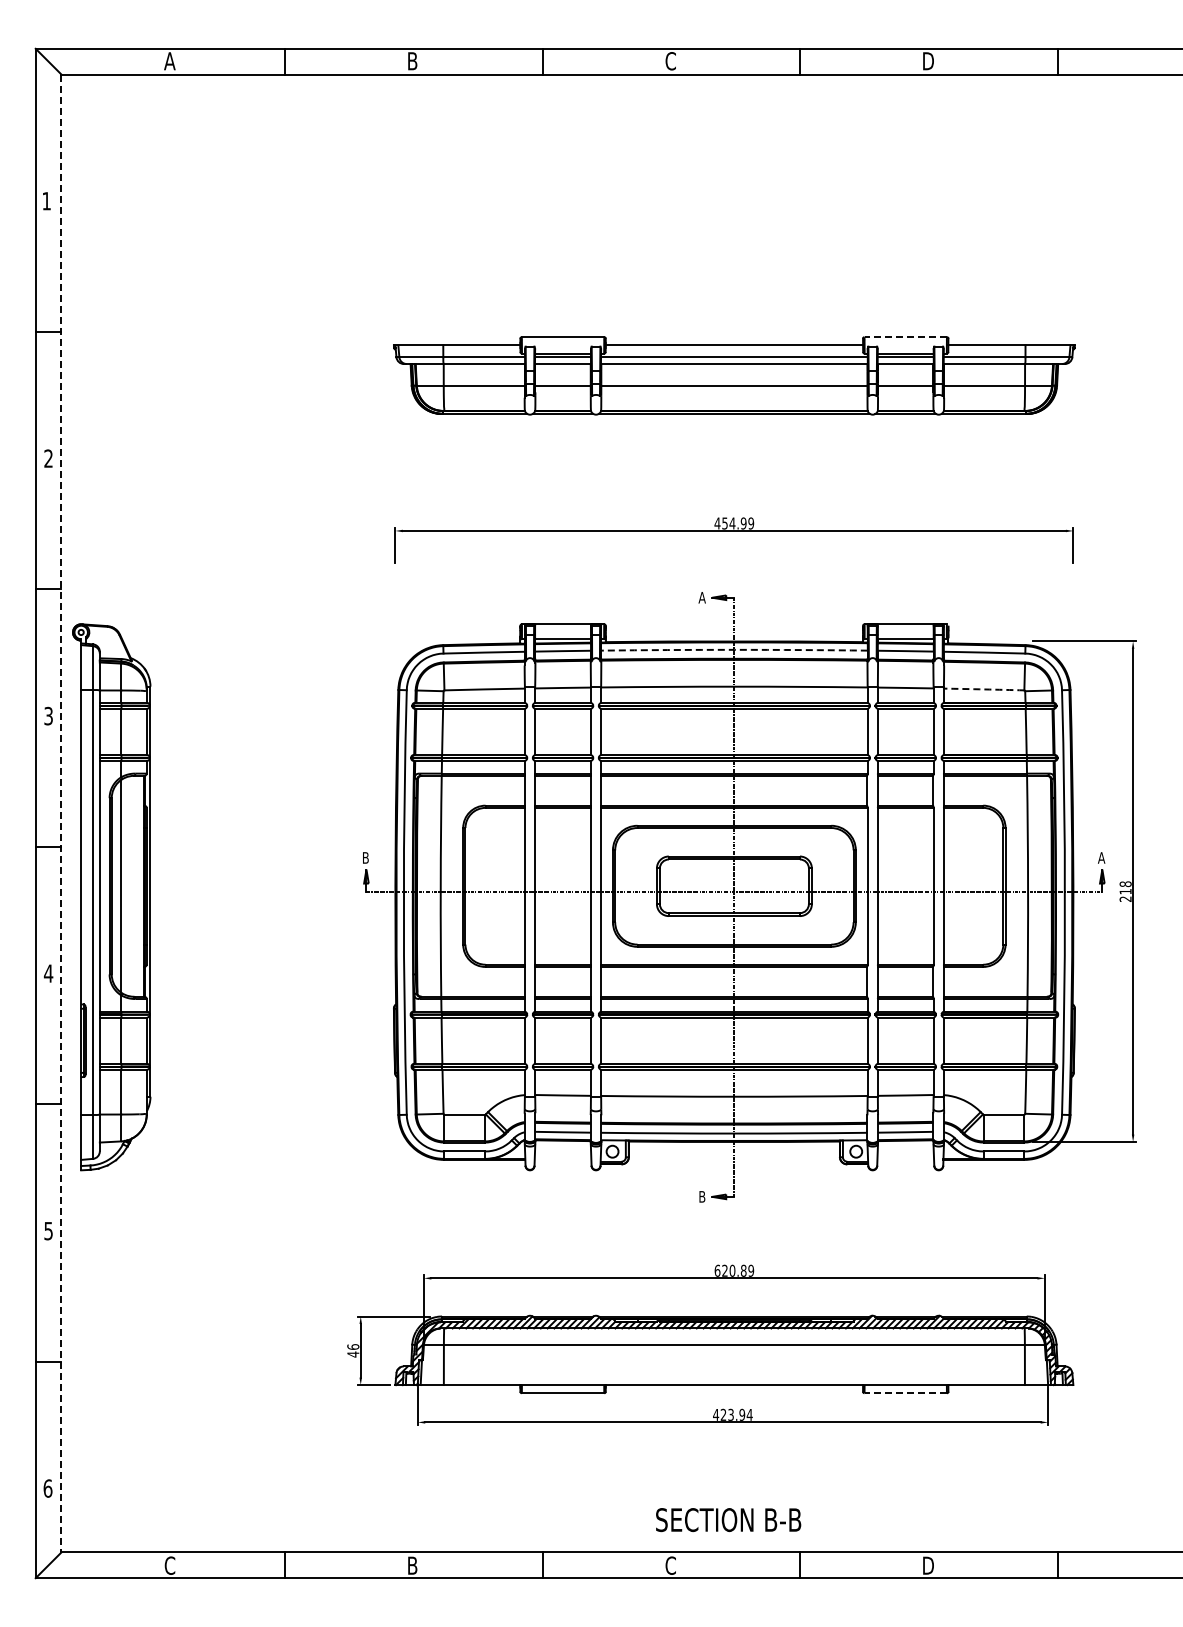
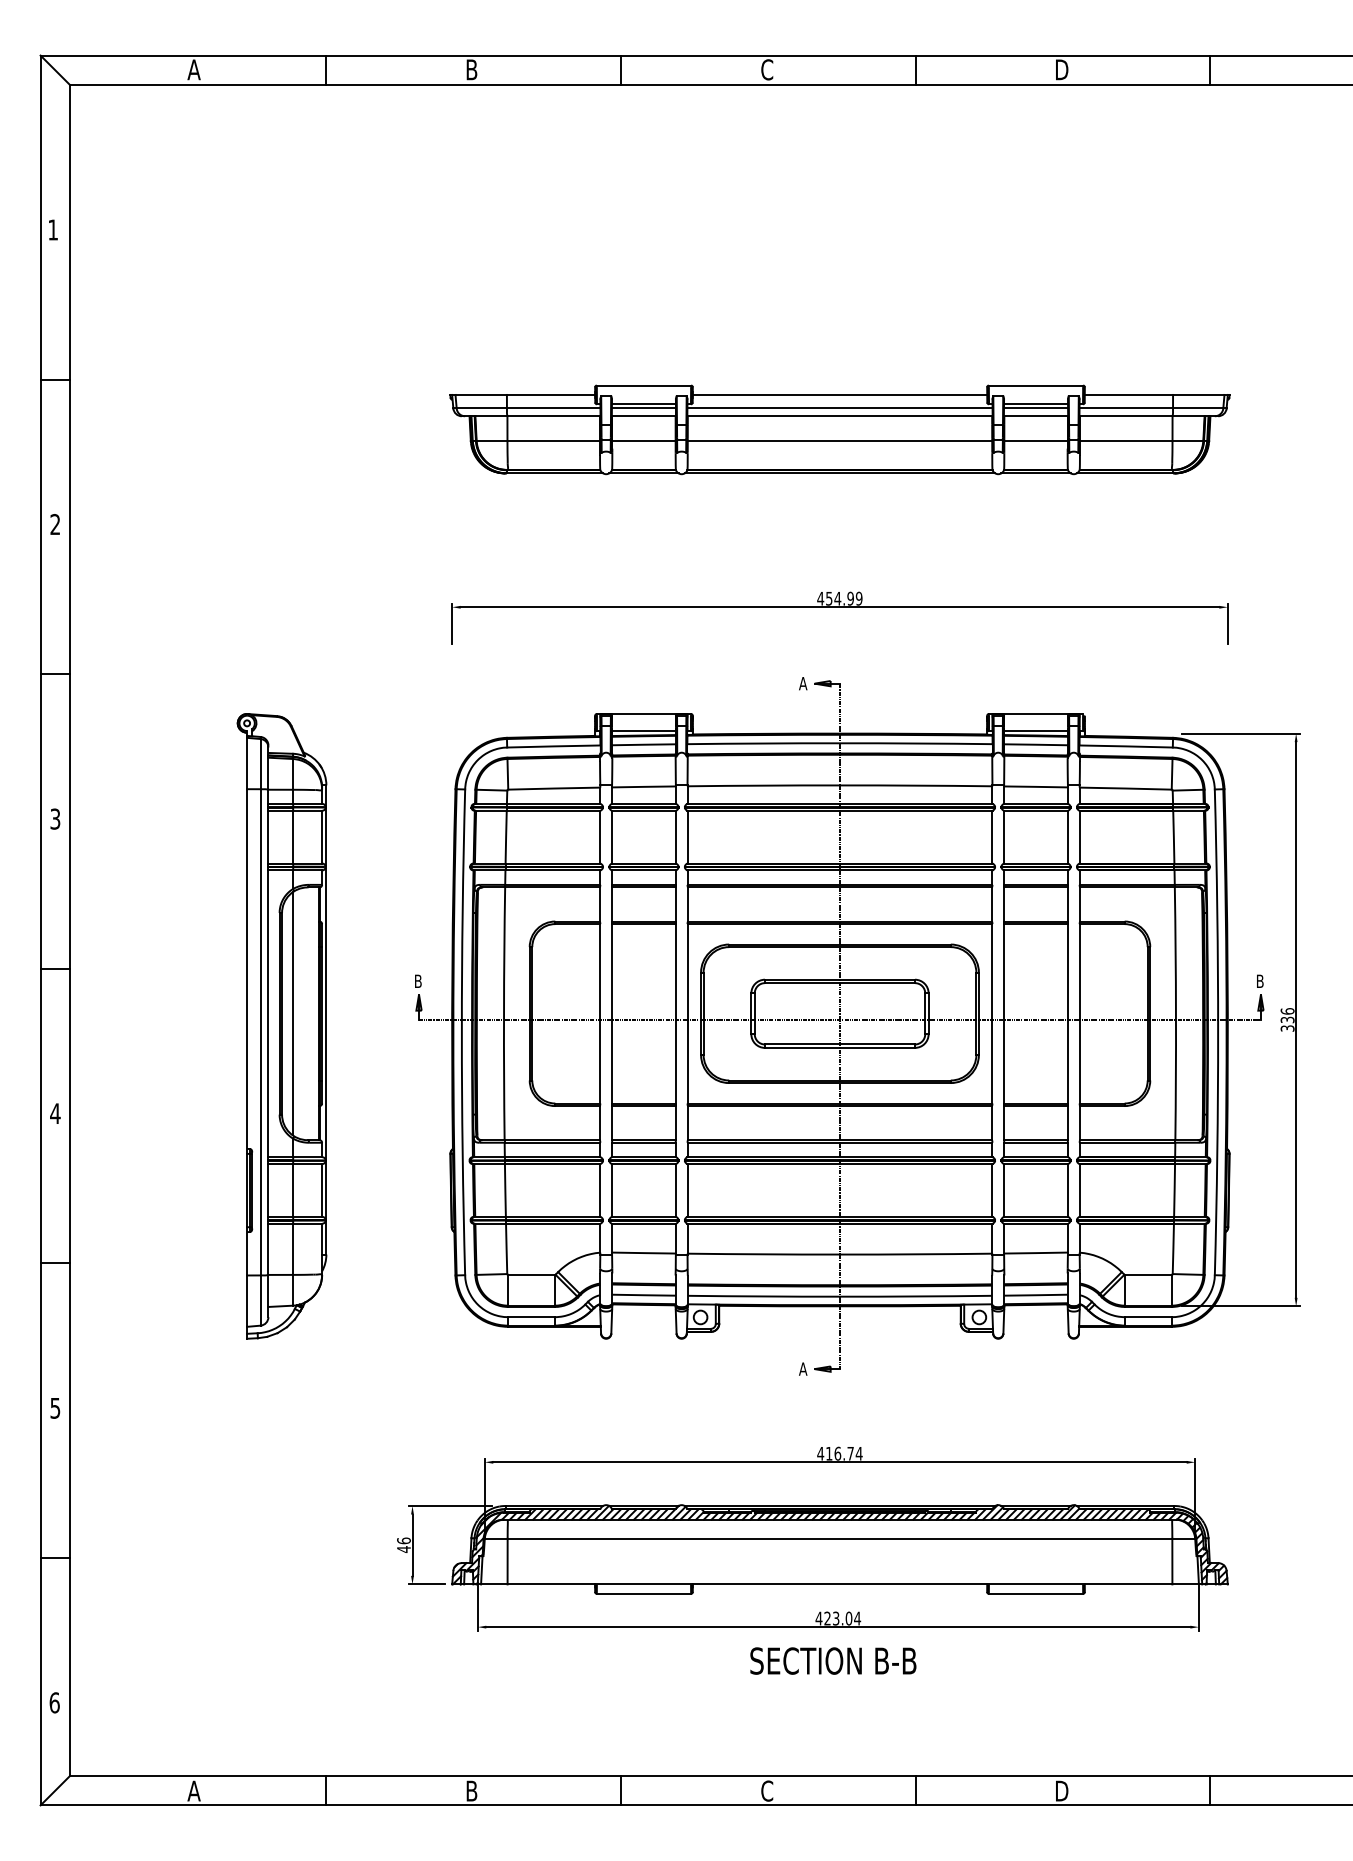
line: (905, 337) -> (1035, 385), dashed -> solid
arc: (734, 649) -> (840, 742), dashed -> solid
arc: (984, 689) -> (1126, 788), dashed -> solid
line: (61, 813) -> (70, 930), dashed -> solid
text: (1101, 857) -> (1259, 980), A -> B
text: (1125, 891) -> (1287, 1019), 218 -> 336
part: (111, 897) -> (281, 1026), moved
text: (701, 1196) -> (802, 1368), B -> A
text: (734, 1270) -> (840, 1453), 620.89 -> 416.74
line: (905, 1393) -> (1035, 1594), dashed -> solid
text: (741, 1414) -> (848, 1618), 423.94 -> 423.04
text: (728, 1520) -> (833, 1661), moved
text: (169, 1565) -> (193, 1790), C -> A

